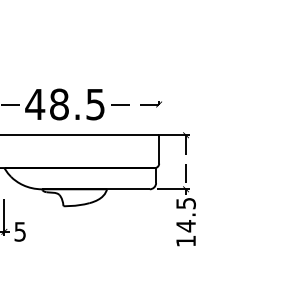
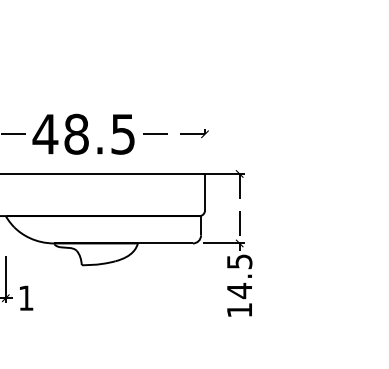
text: (19, 231) -> (25, 297), 5 -> 1

